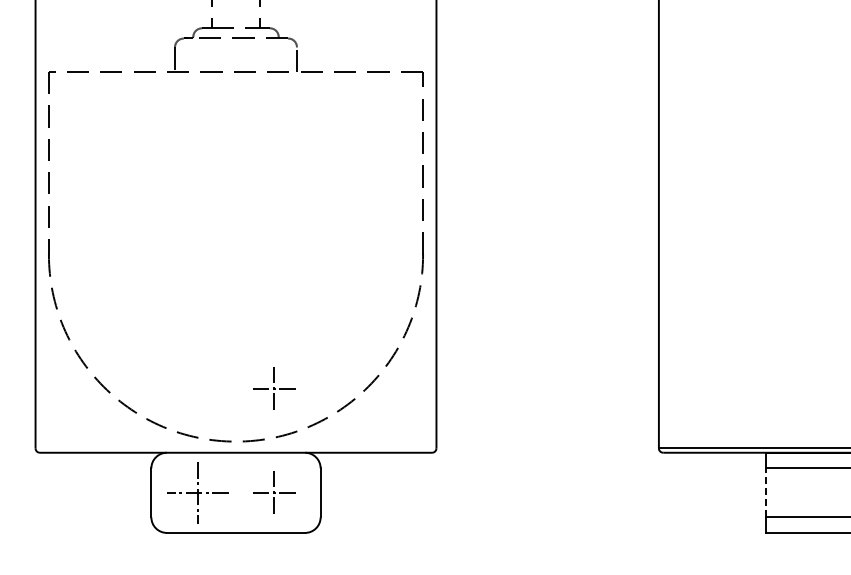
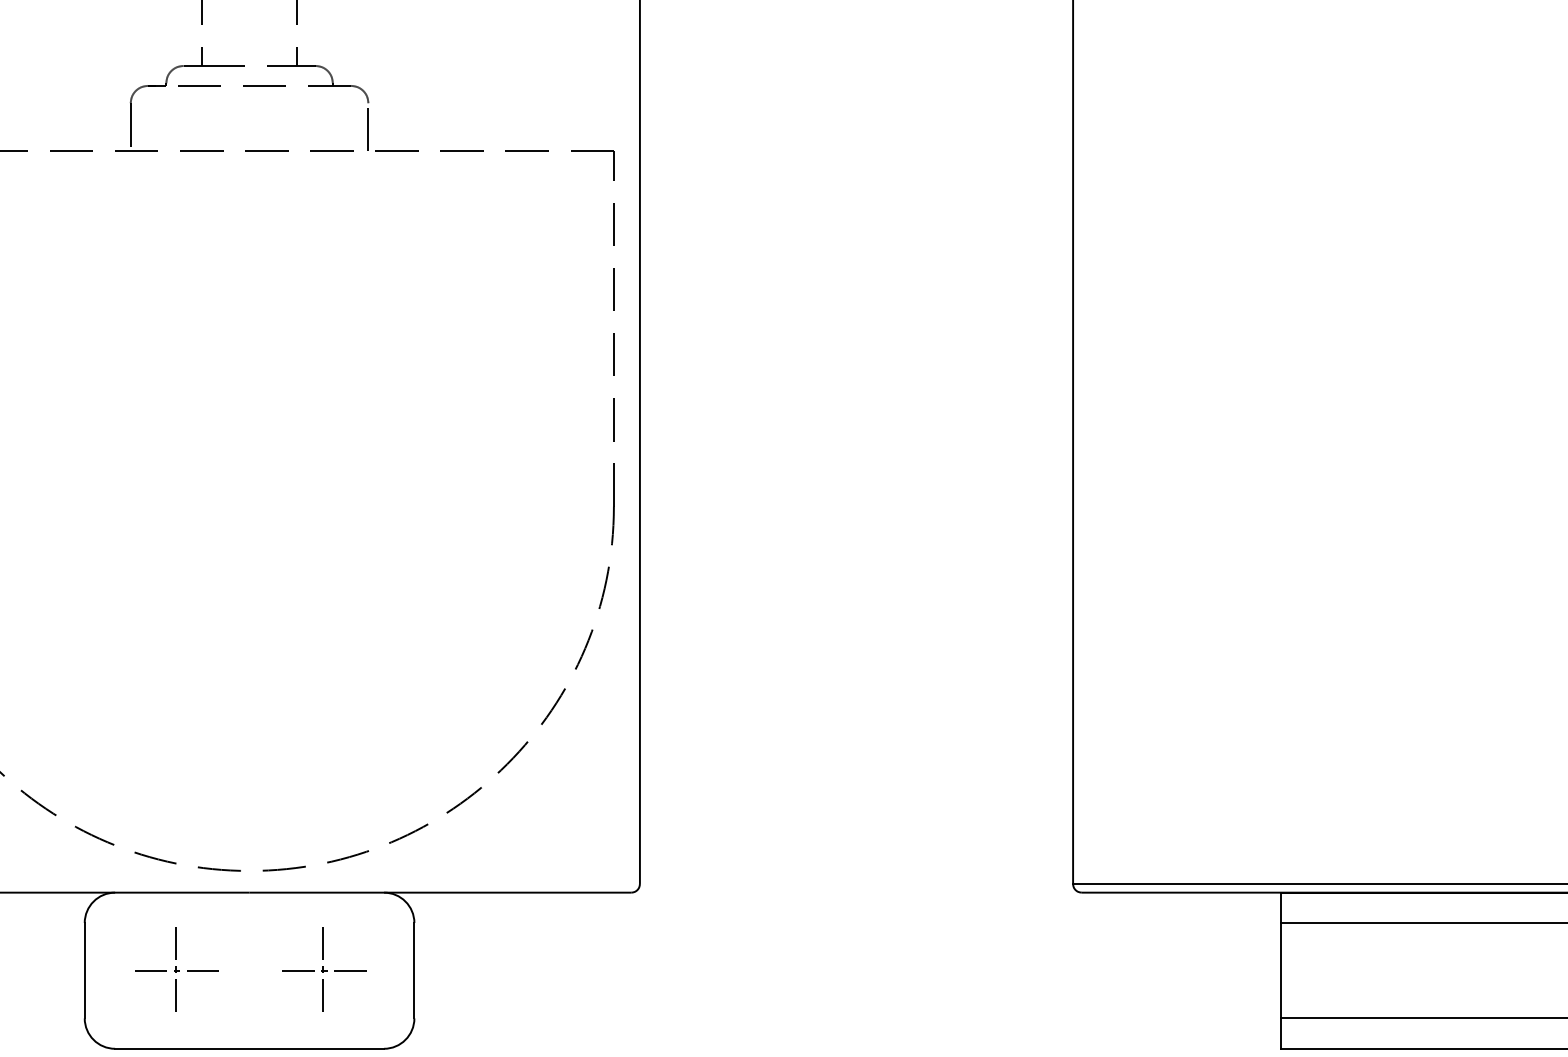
part: (274, 388) -> (324, 767), removed
part: (198, 492) -> (176, 970), size x0.71
line: (765, 492) -> (1280, 970), dashed -> solid

